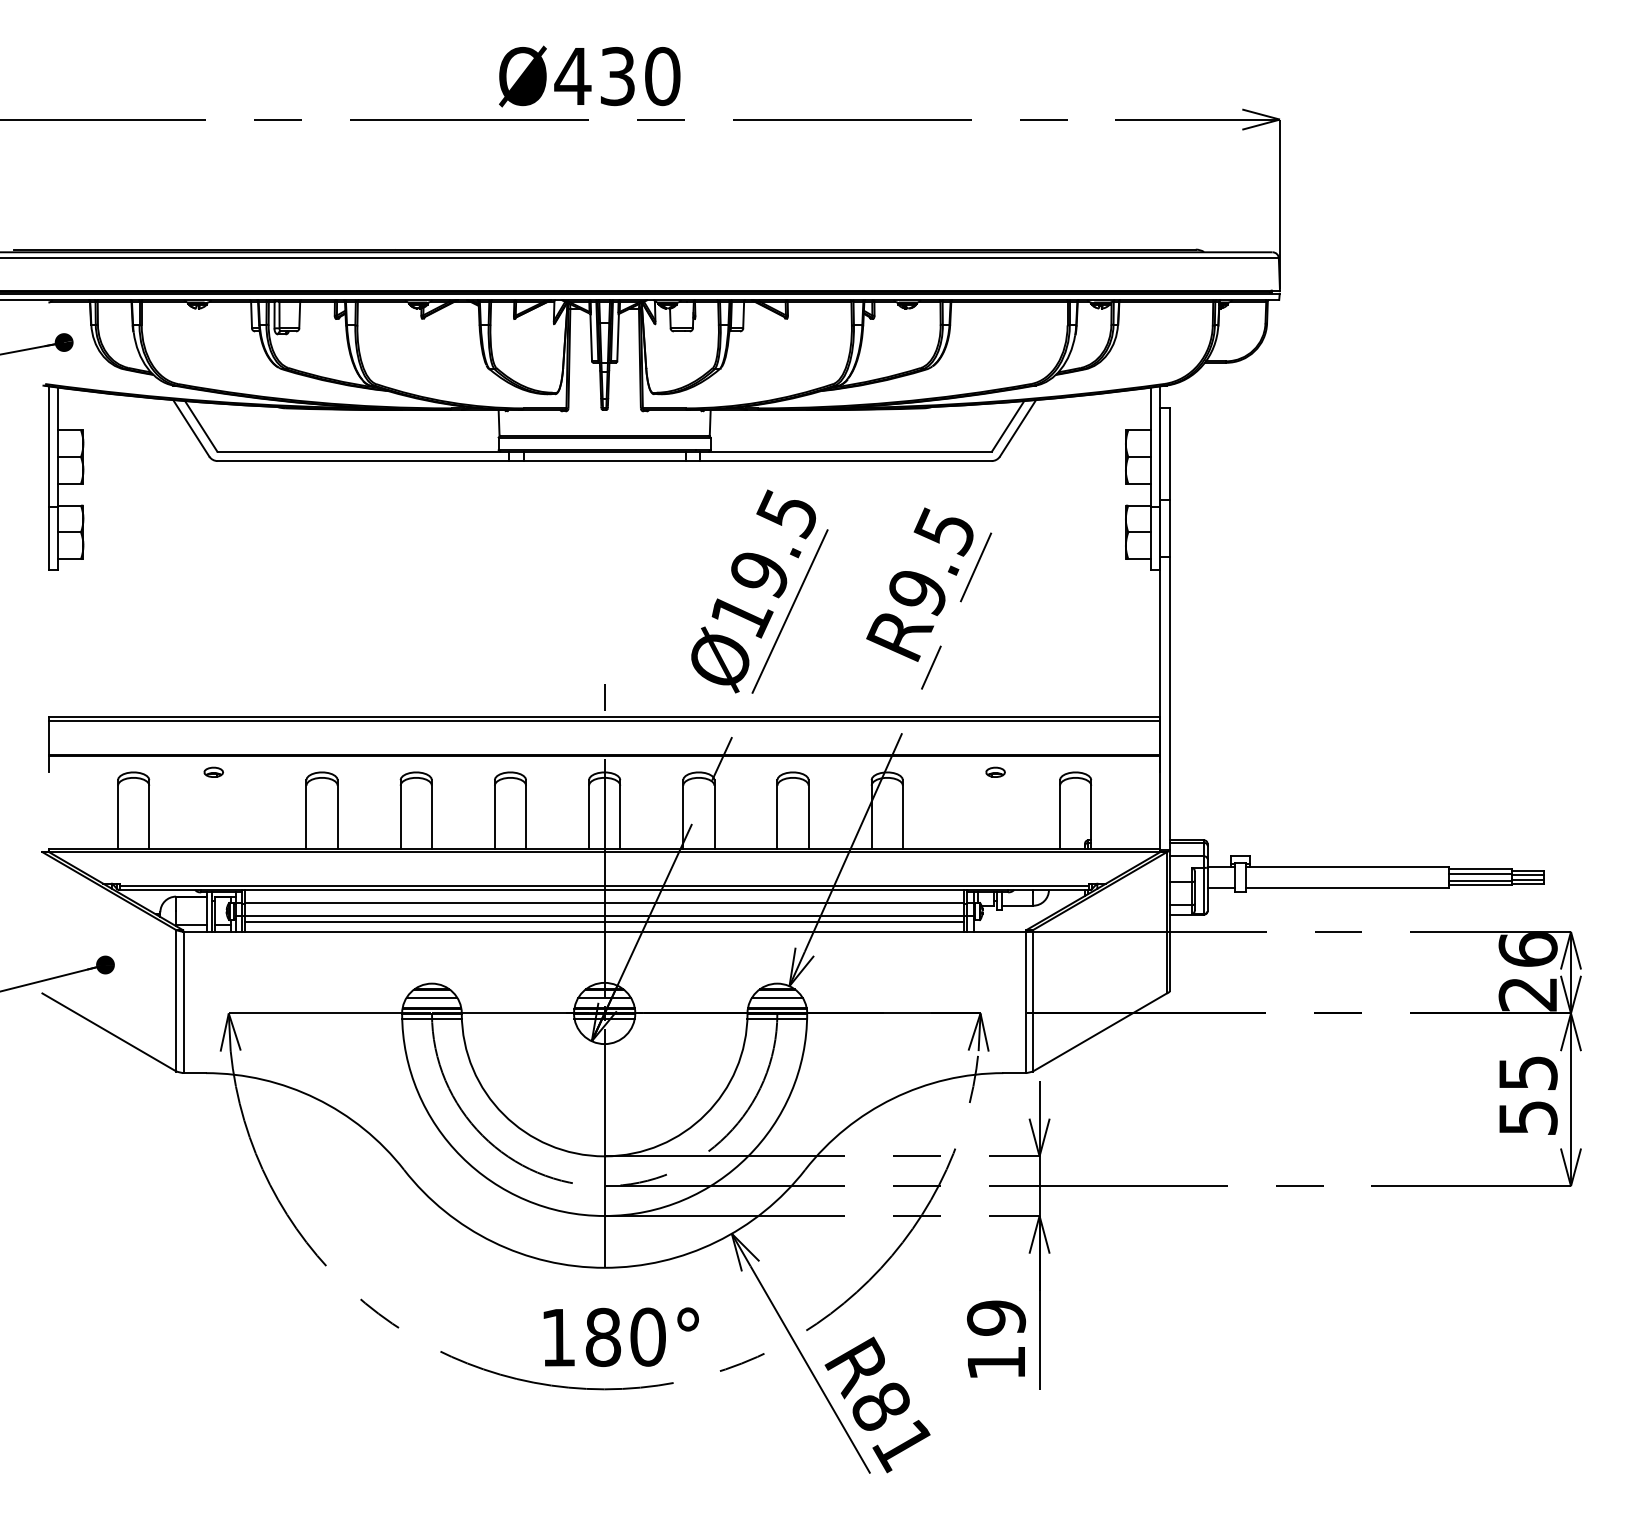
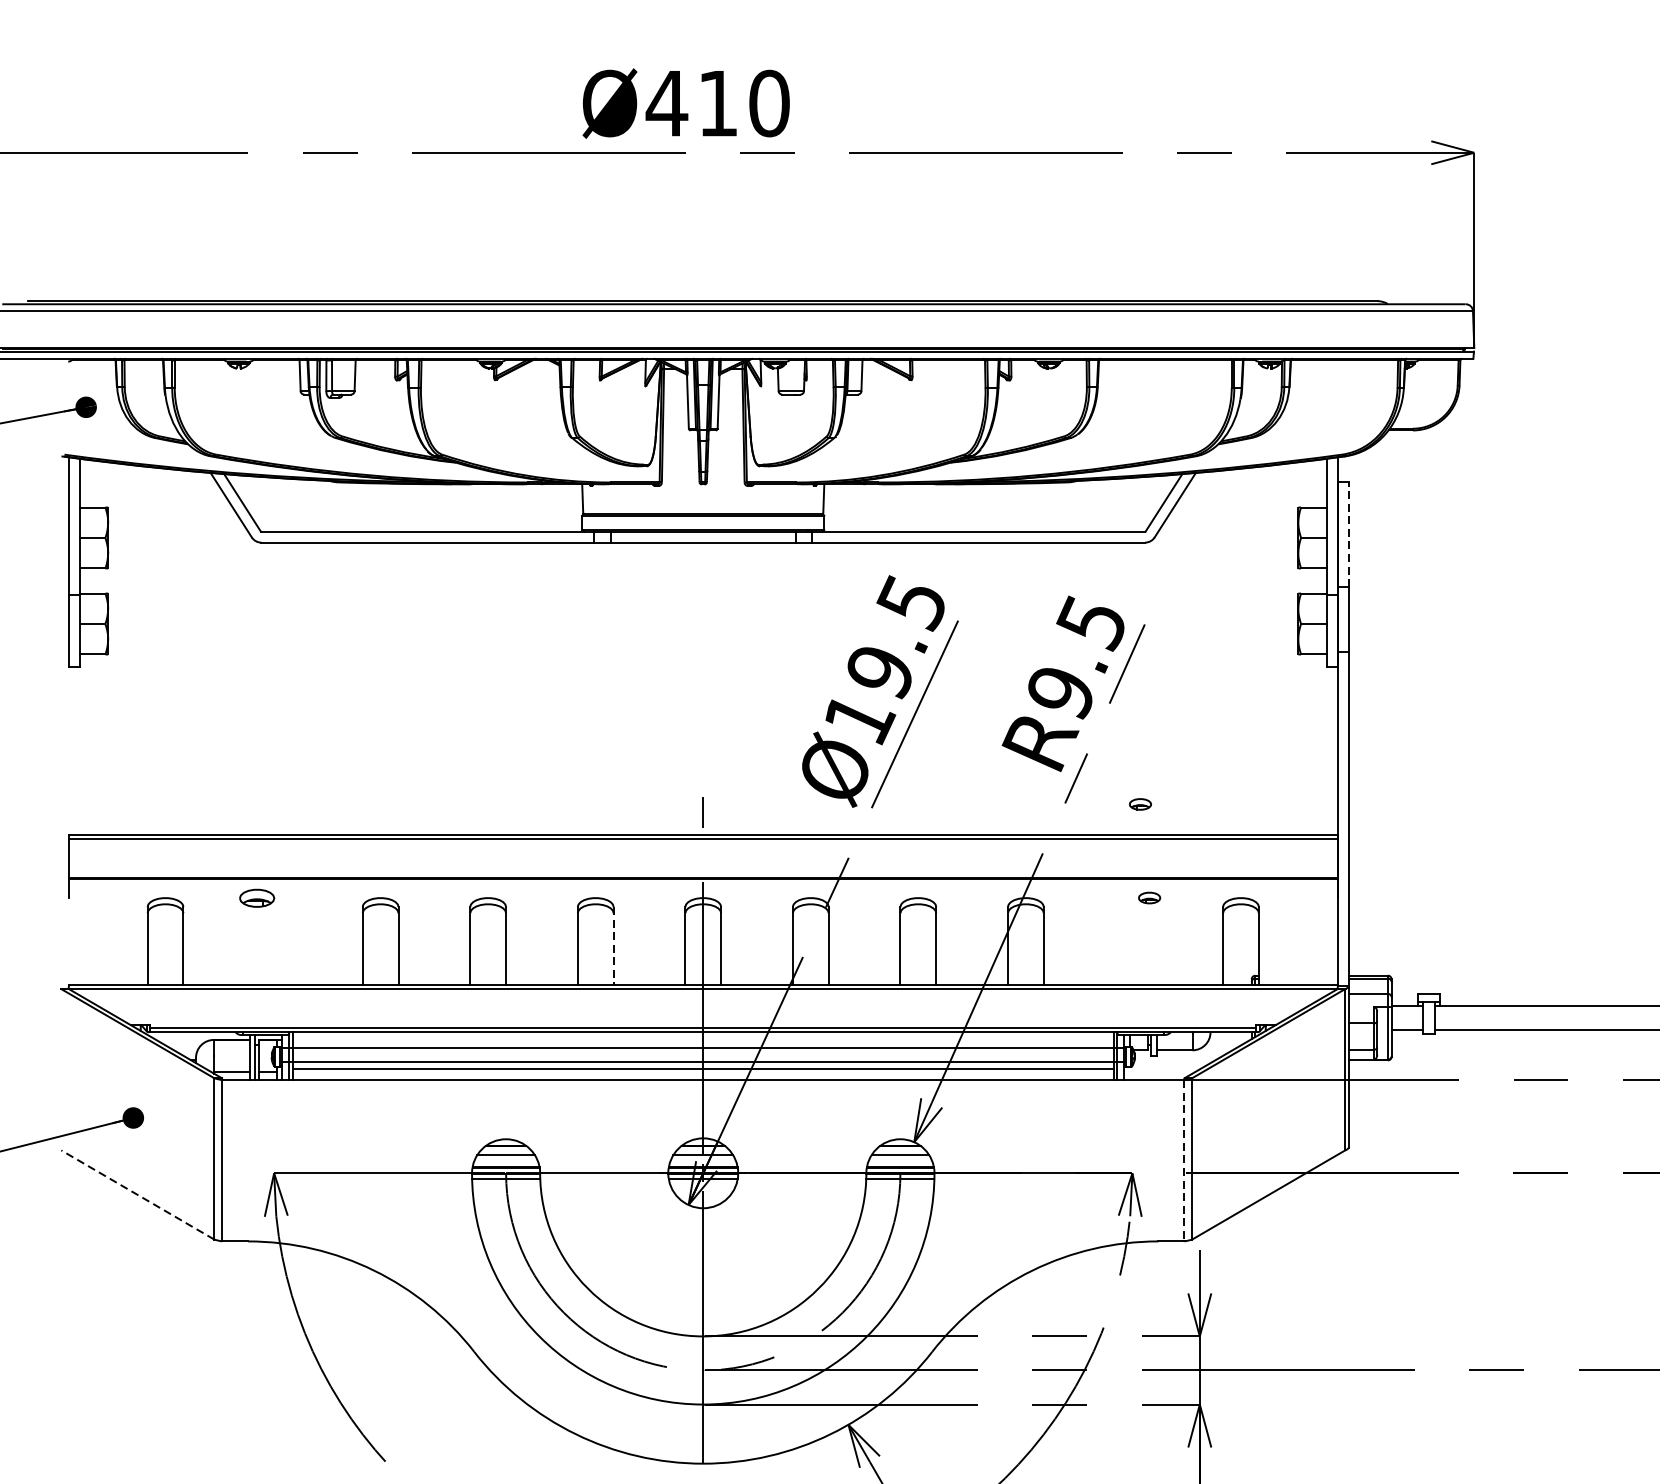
text: (617, 76) -> (717, 103), Ø430 -> Ø410
line: (1169, 454) -> (1348, 535), solid -> dashed
part: (987, 689) -> (1140, 803), added
part: (213, 771) -> (256, 897), size x1.6
line: (526, 814) -> (614, 946), solid -> dashed
line: (1025, 1002) -> (1183, 1160), solid -> dashed
line: (109, 1032) -> (137, 1195), solid -> dashed

